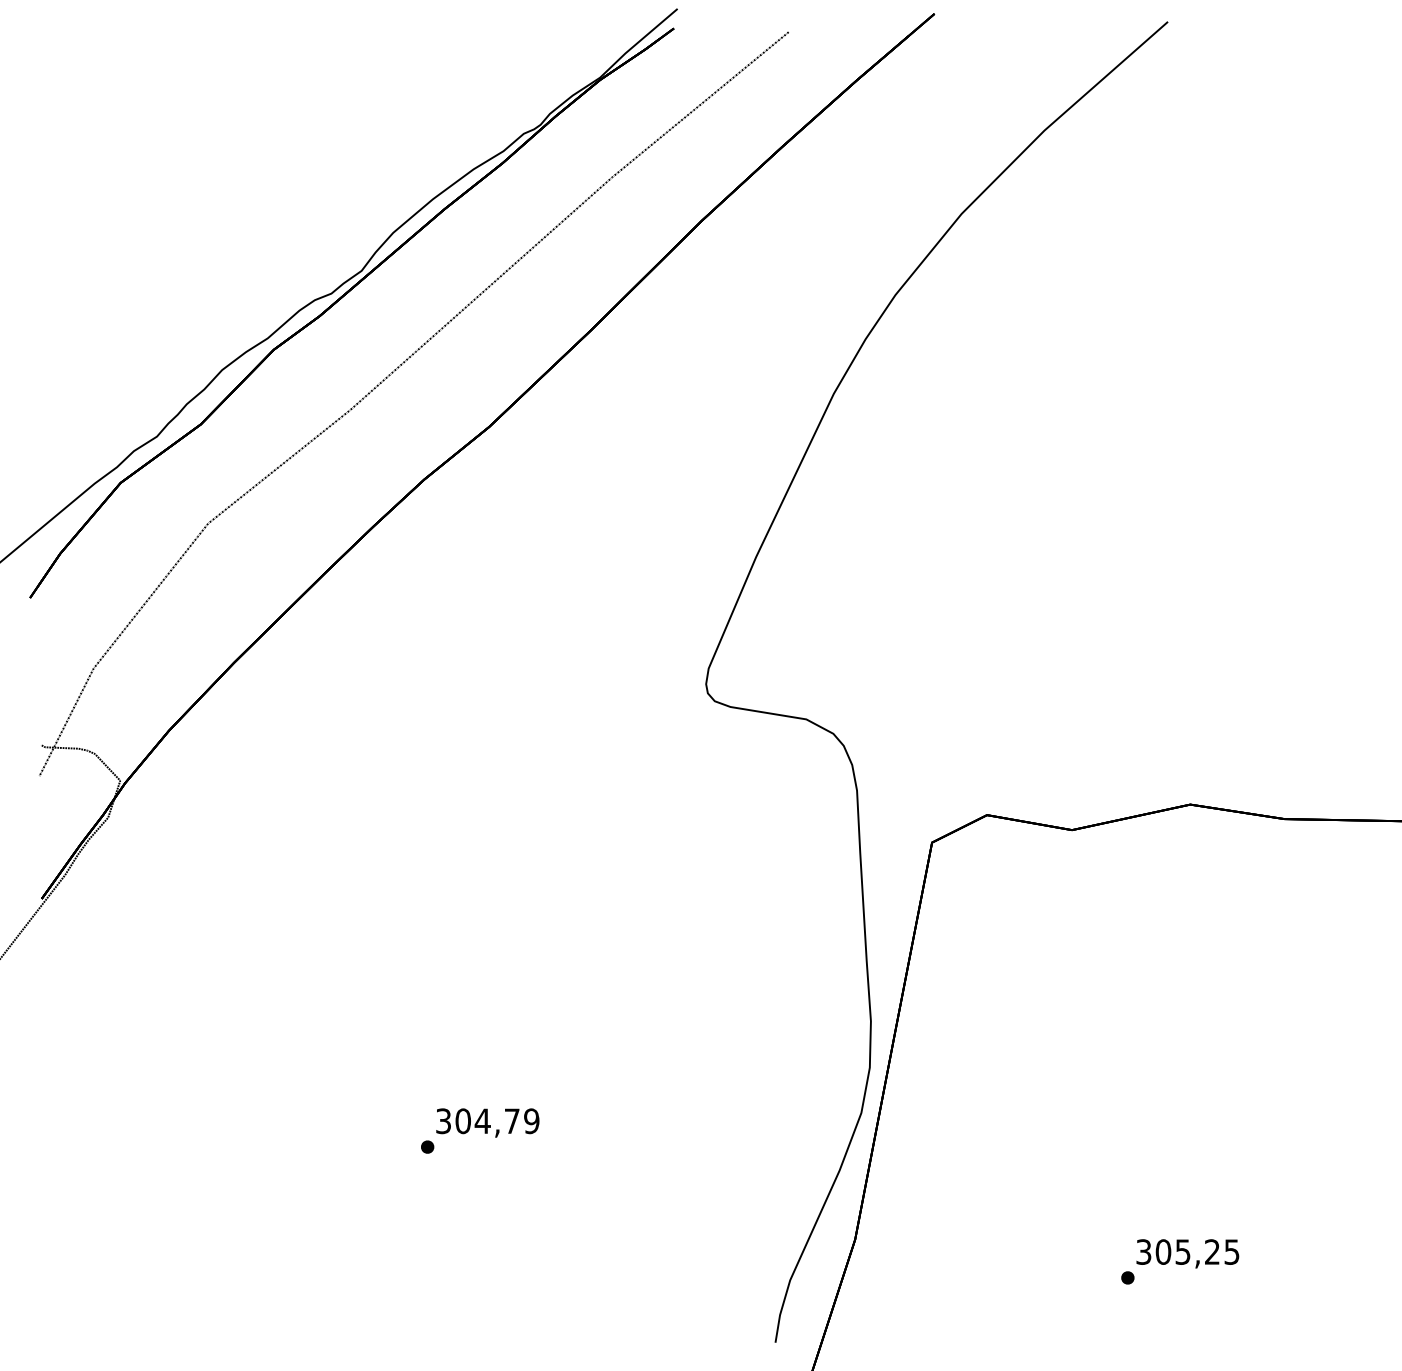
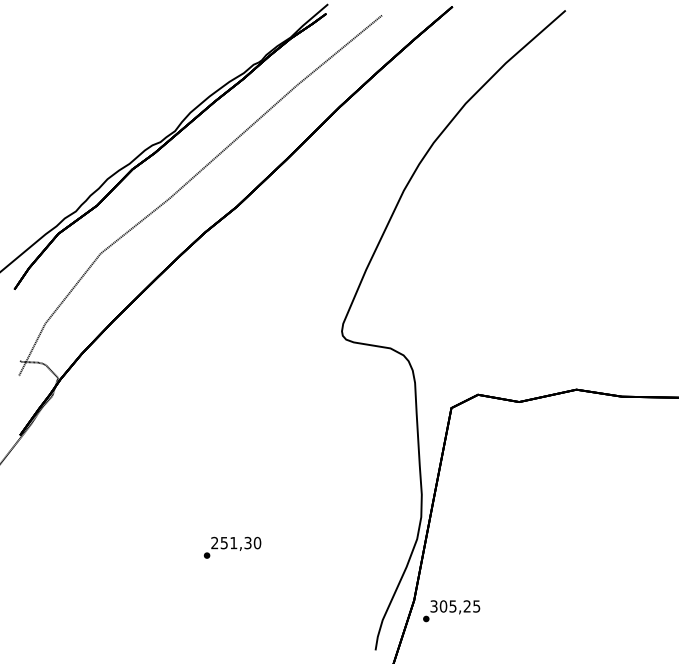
text: (486, 1120) -> (235, 542), 304,79 -> 251,30
text: (1179, 1262) -> (451, 611), moved

